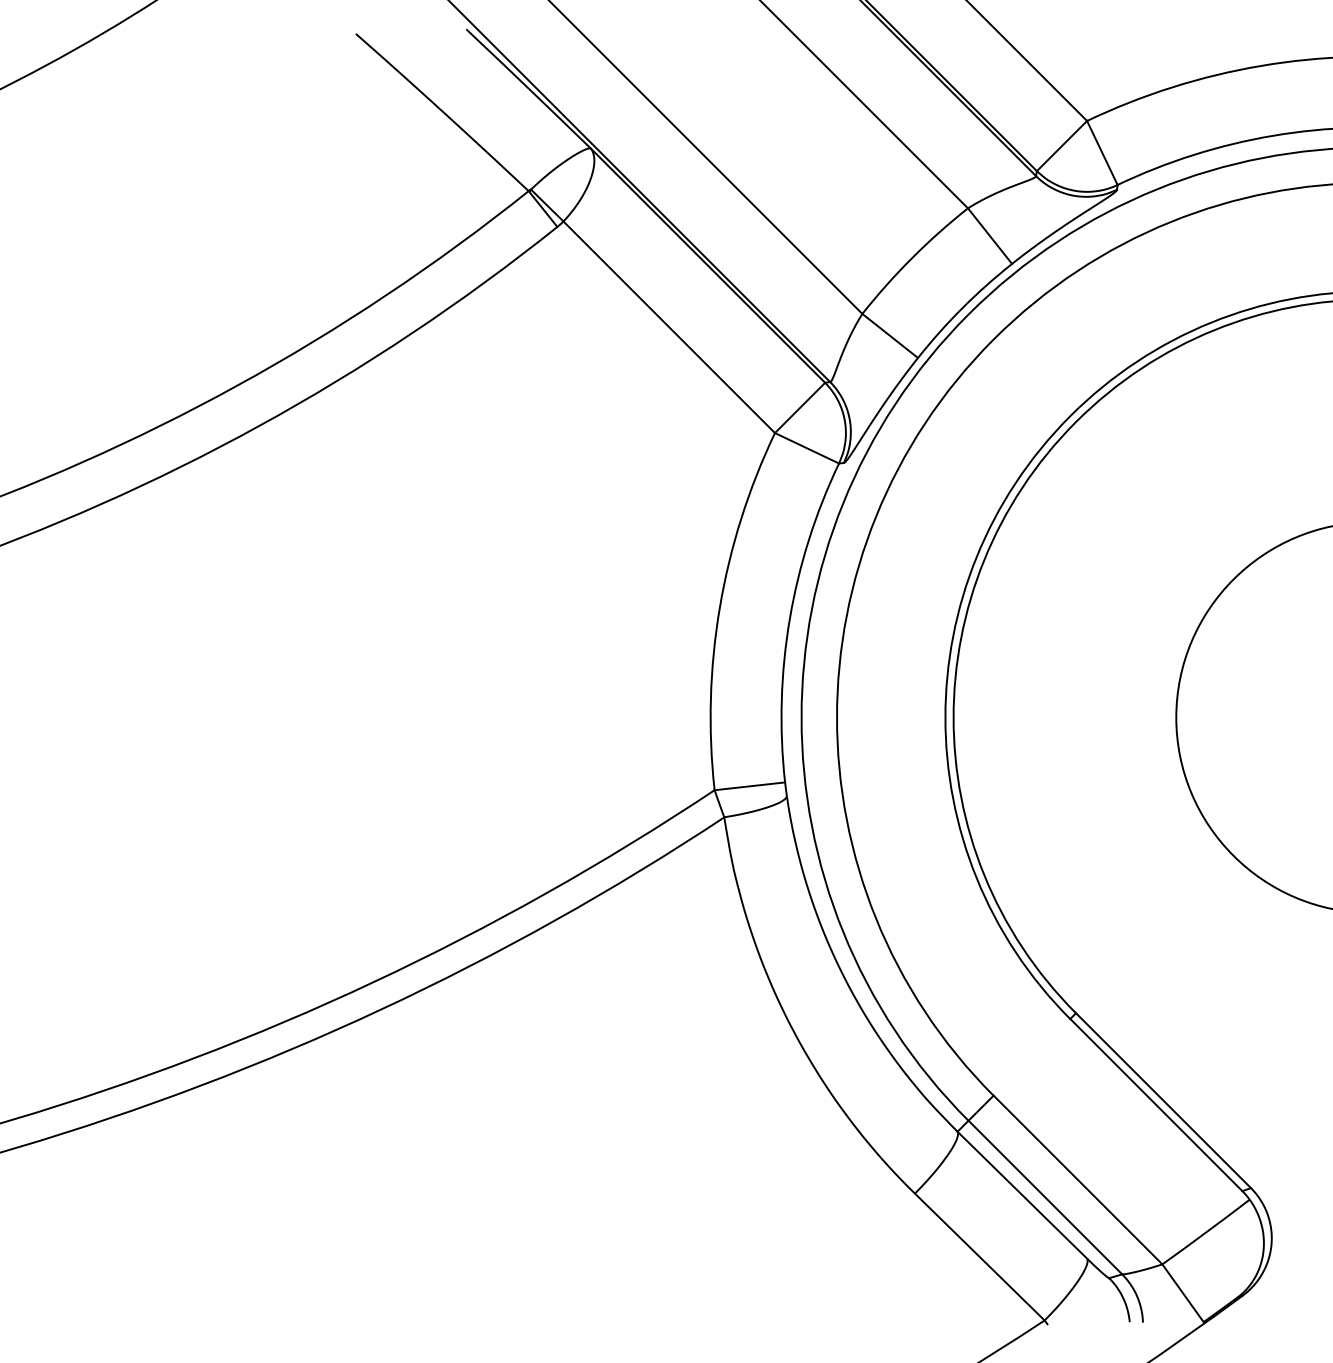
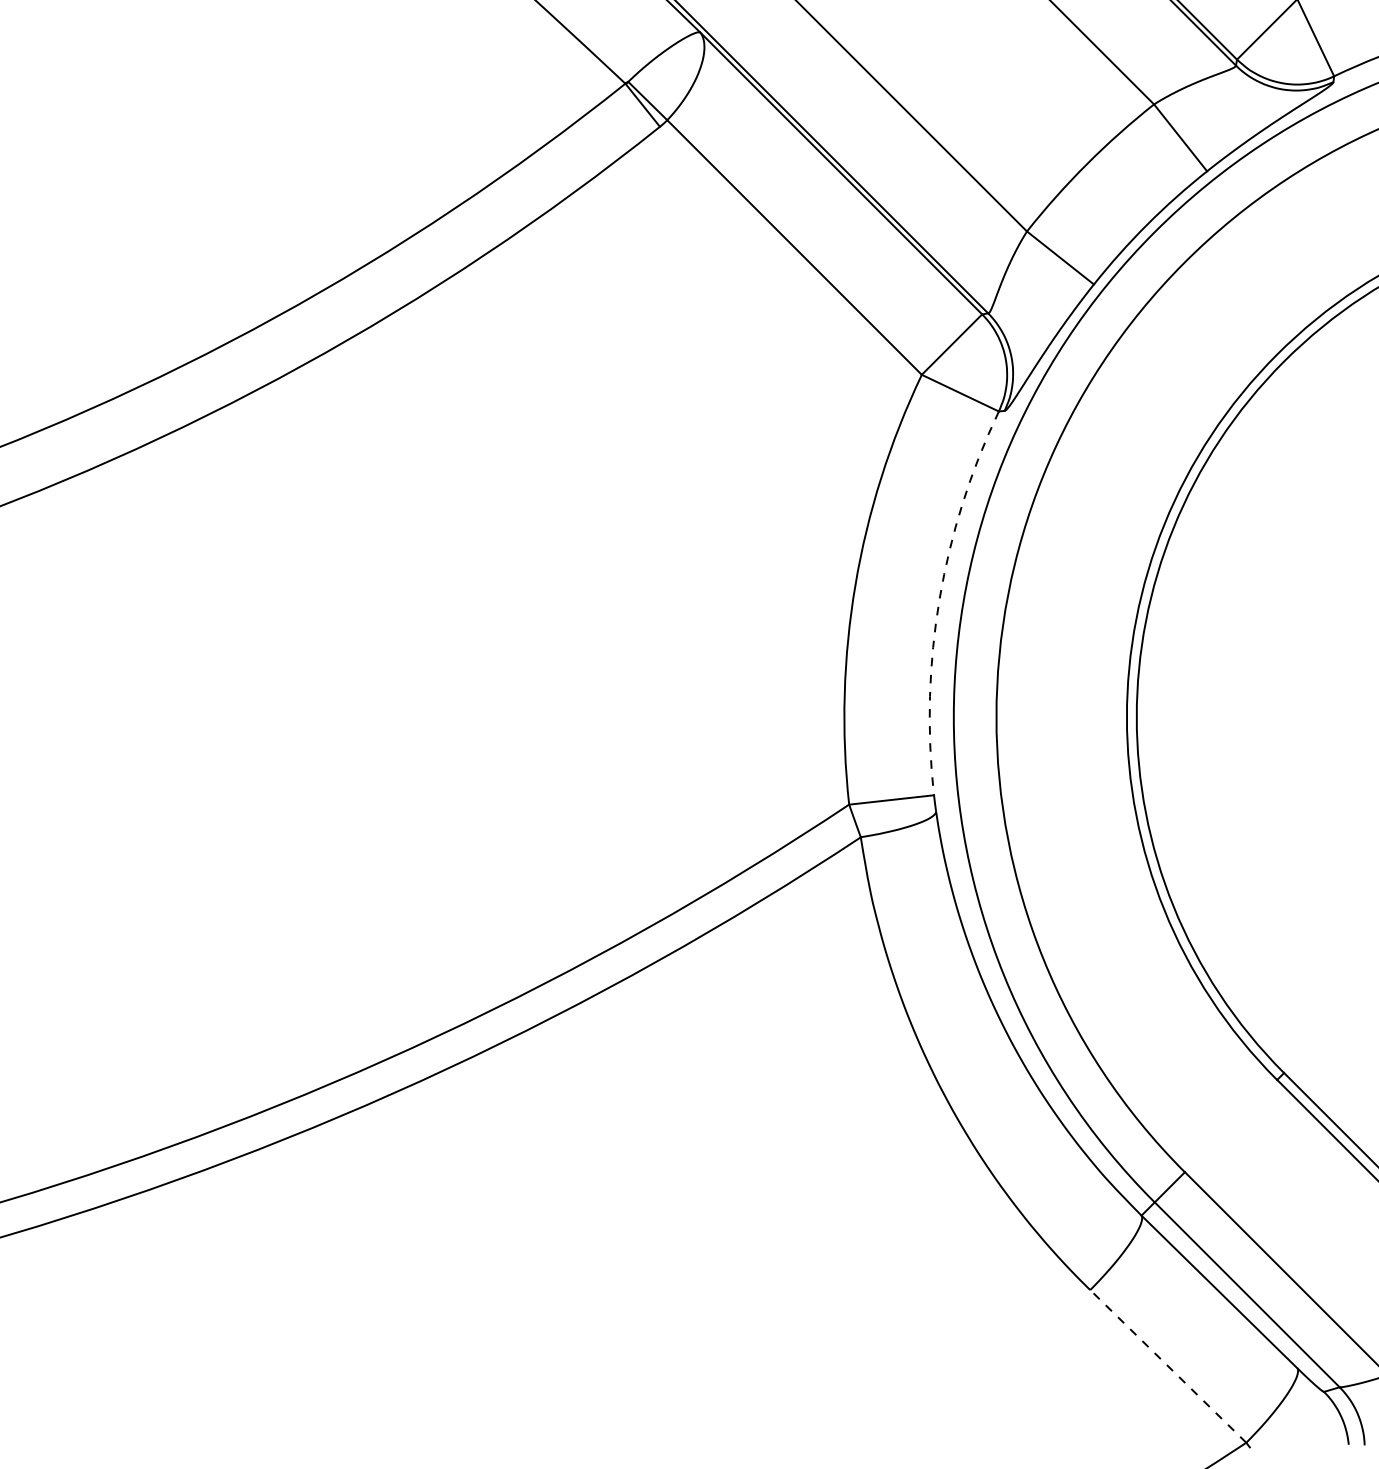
arc: (789, 619) -> (939, 599), solid -> dashed
line: (979, 1257) -> (1167, 1366), solid -> dashed

